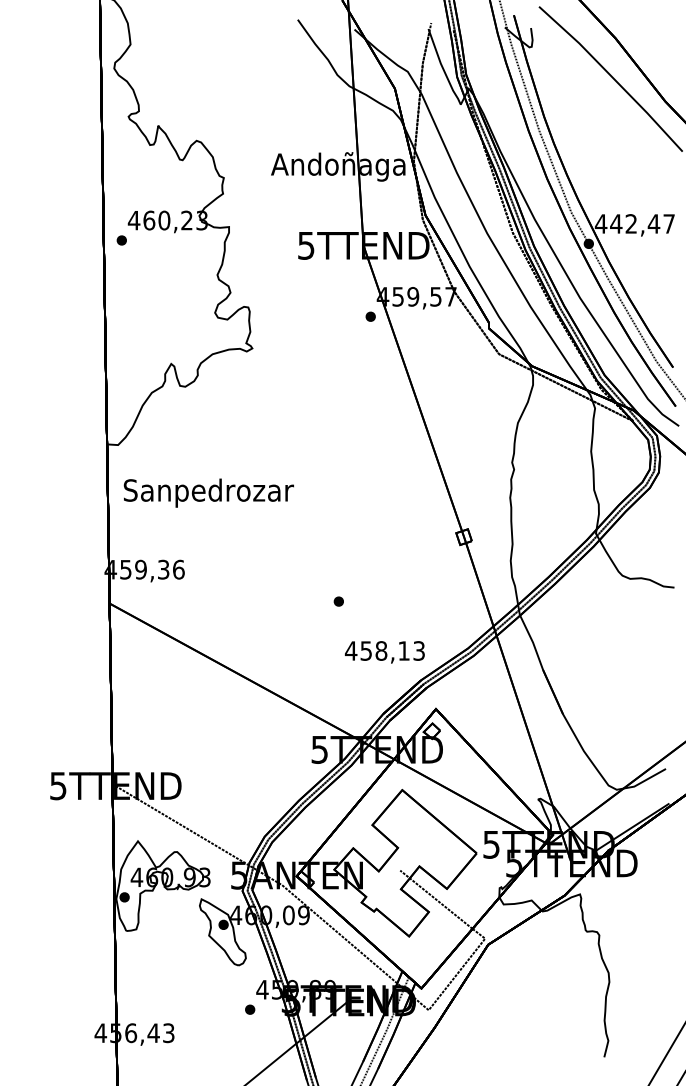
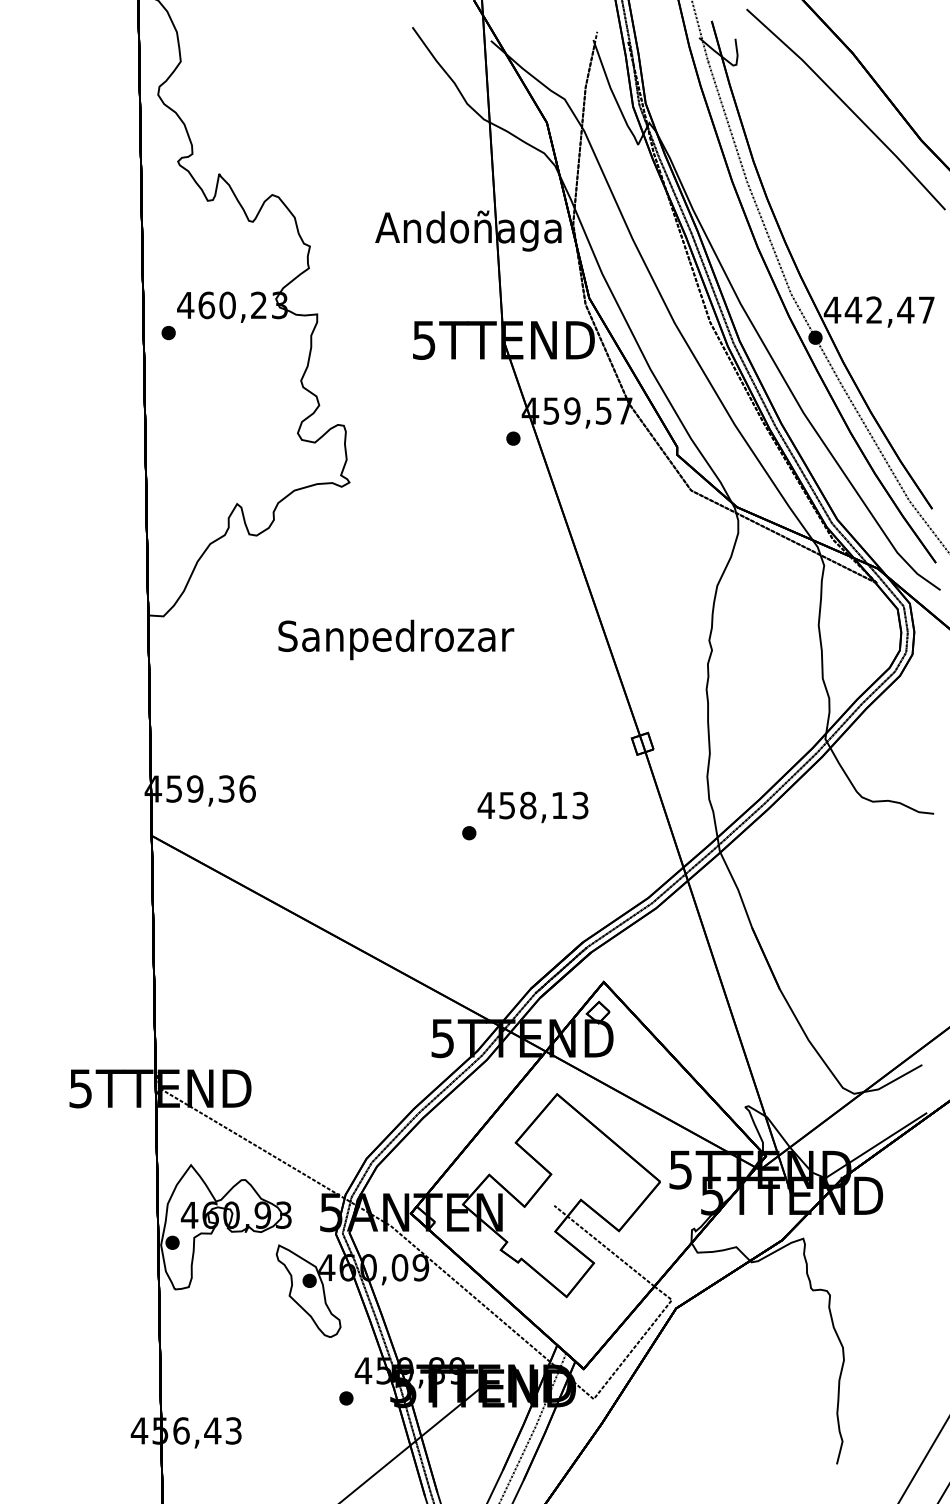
text: (209, 492) -> (396, 639), moved
text: (384, 652) -> (532, 807), moved

